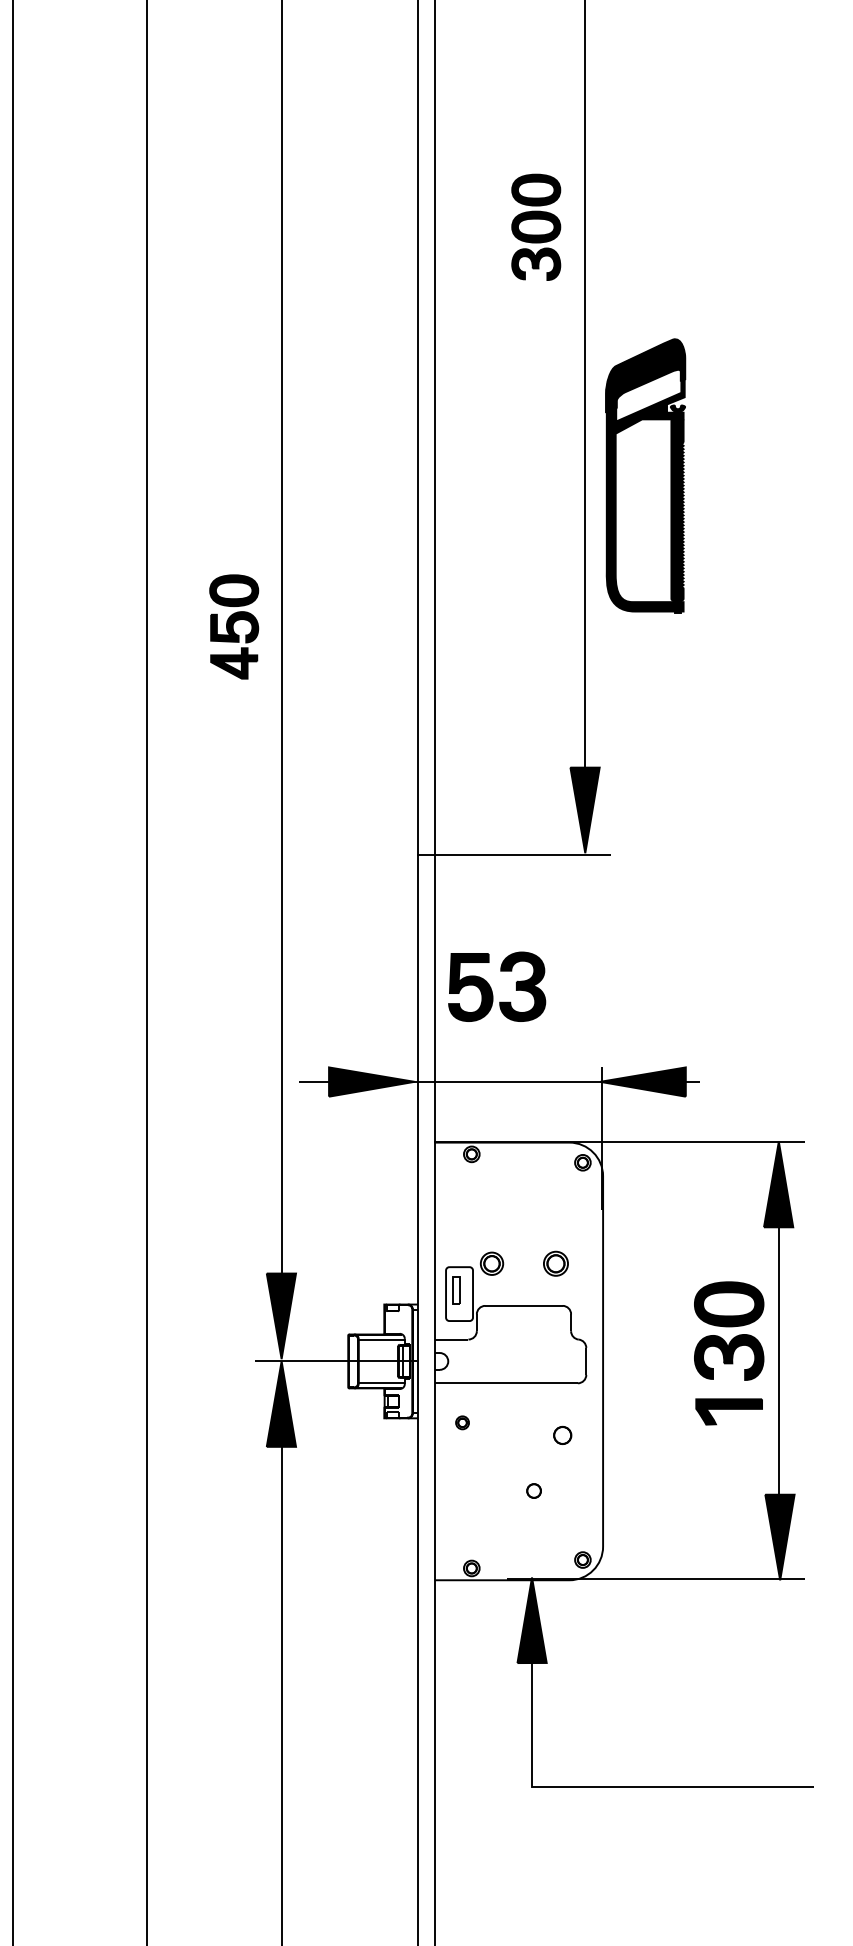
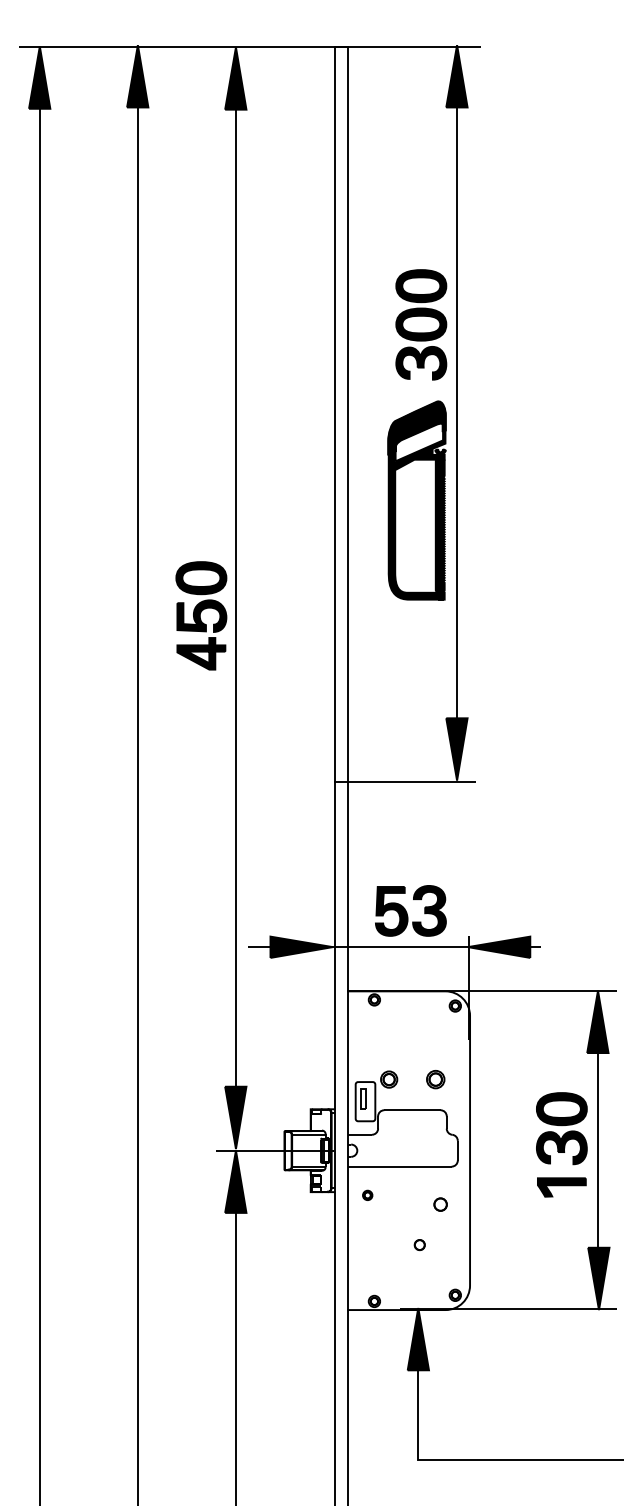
part: (536, 226) -> (421, 324), size x1.43
part: (644, 475) -> (416, 500), moved
part: (234, 626) -> (201, 615), size x1.43
part: (496, 986) -> (410, 910), moved

